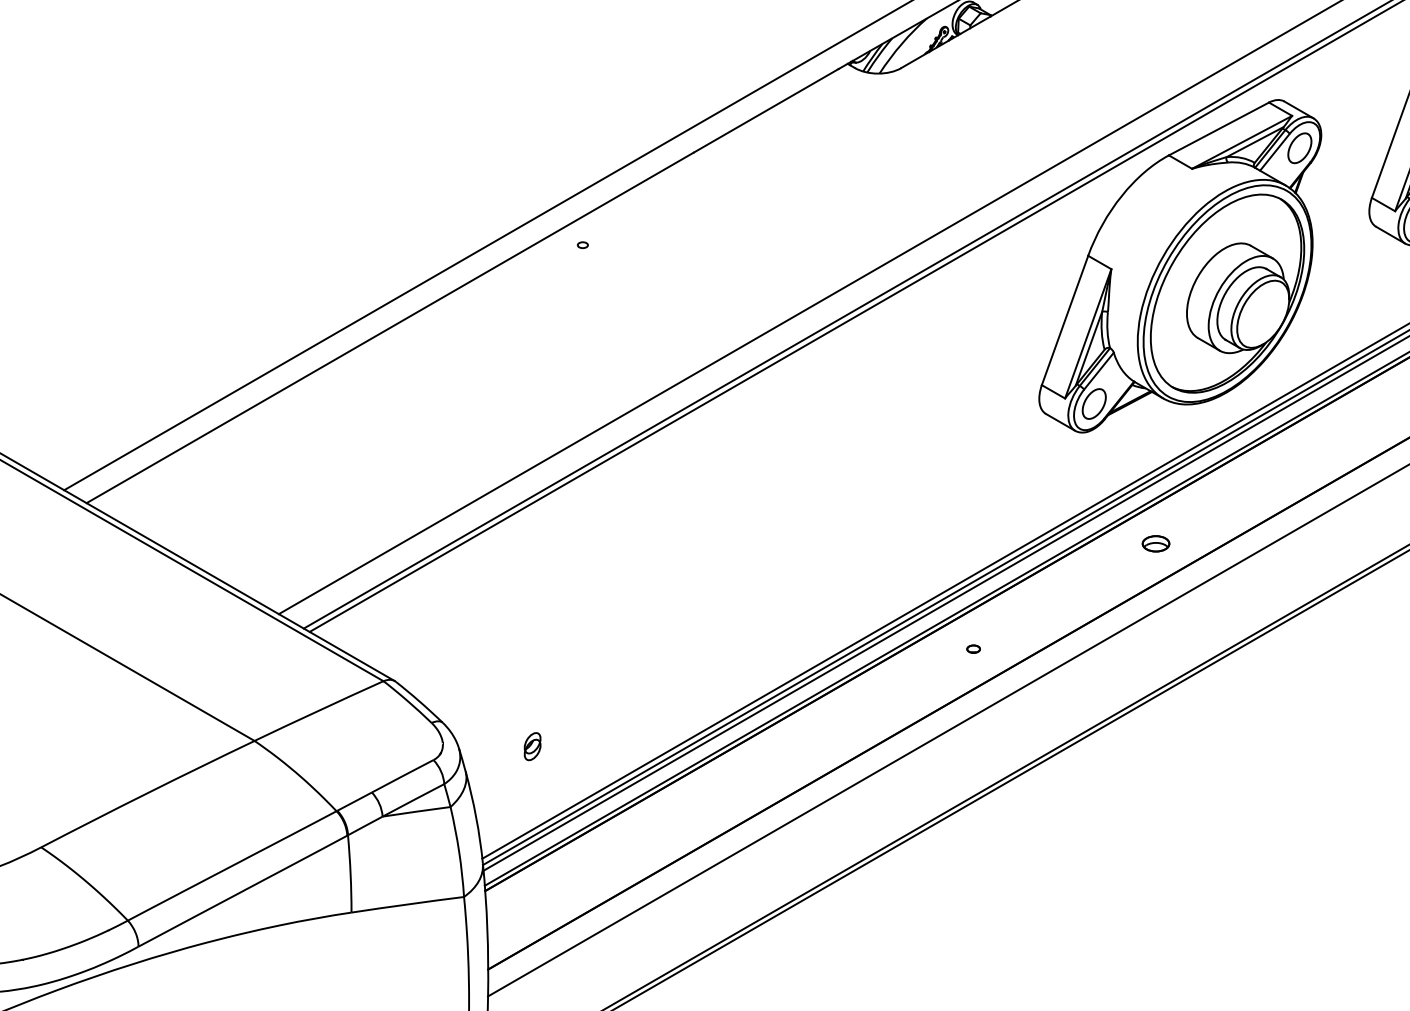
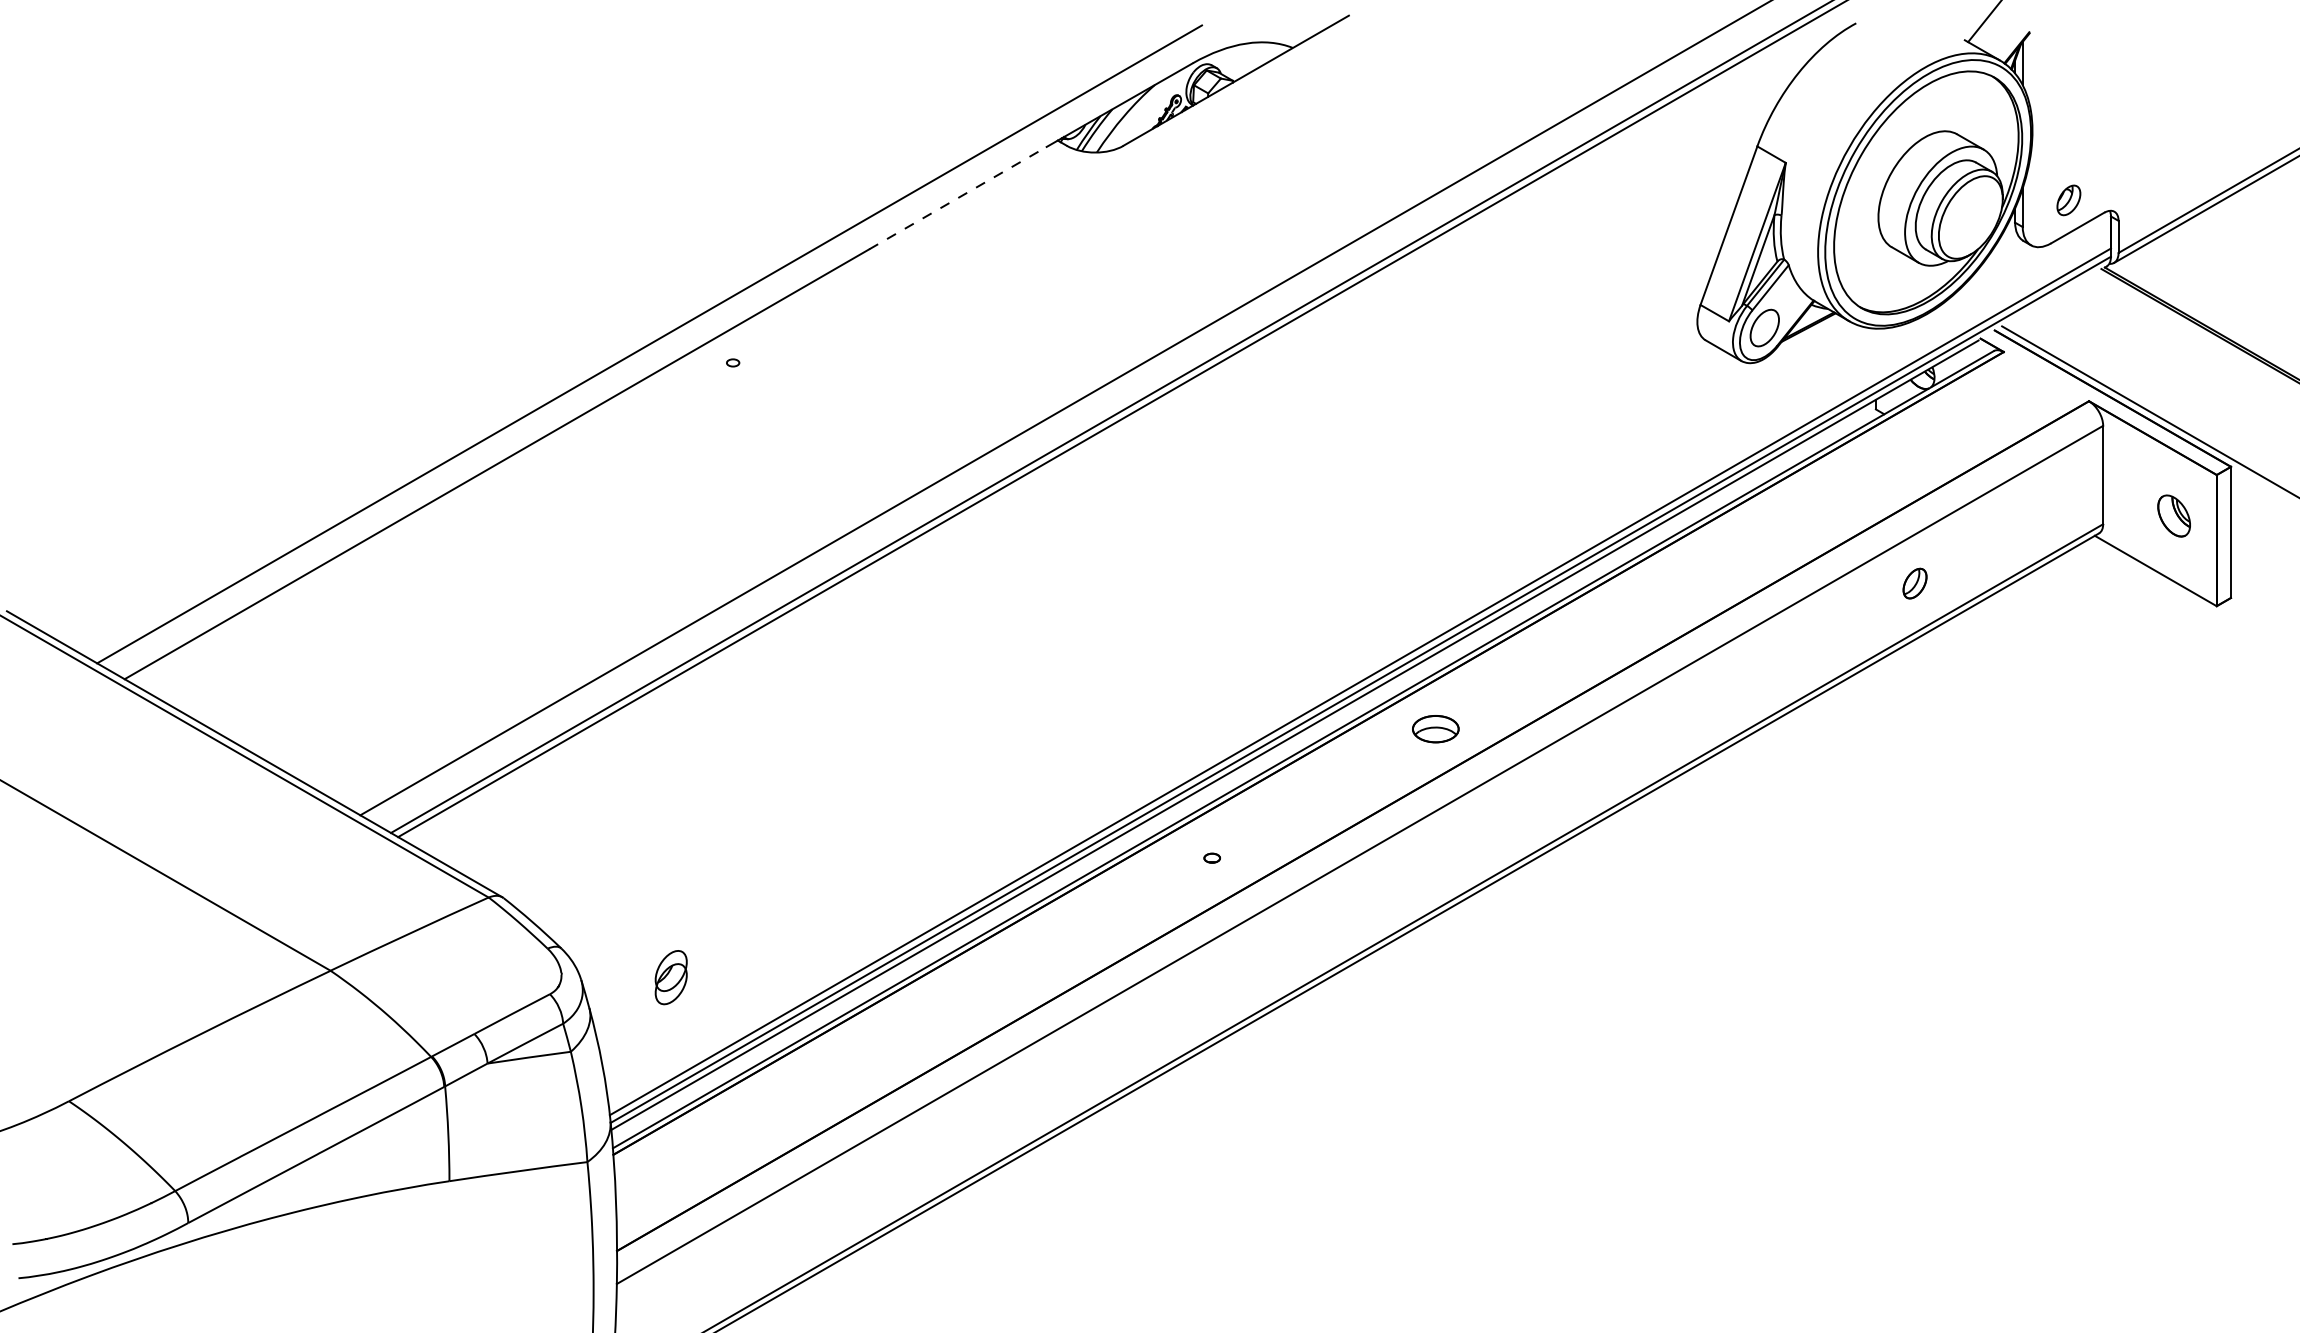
line: (766, 110) -> (958, 197), solid -> dashed
part: (1180, 266) -> (1465, 388), removed
part: (1155, 543) -> (1435, 728), size x1.4
part: (532, 746) -> (671, 977), size x1.6

